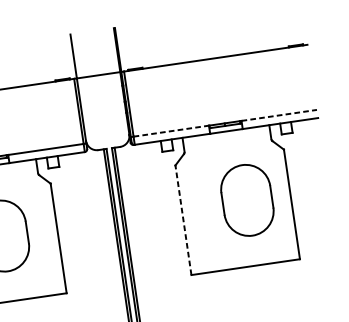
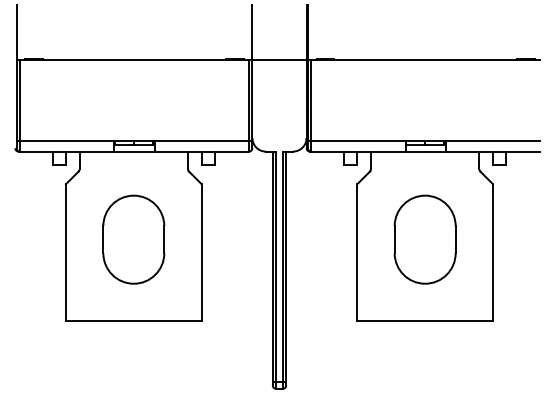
line: (279, 115) -> (493, 141), dashed -> solid
line: (171, 131) -> (358, 141), dashed -> solid
part: (246, 200) -> (424, 239), moved
line: (183, 220) -> (357, 252), dashed -> solid

